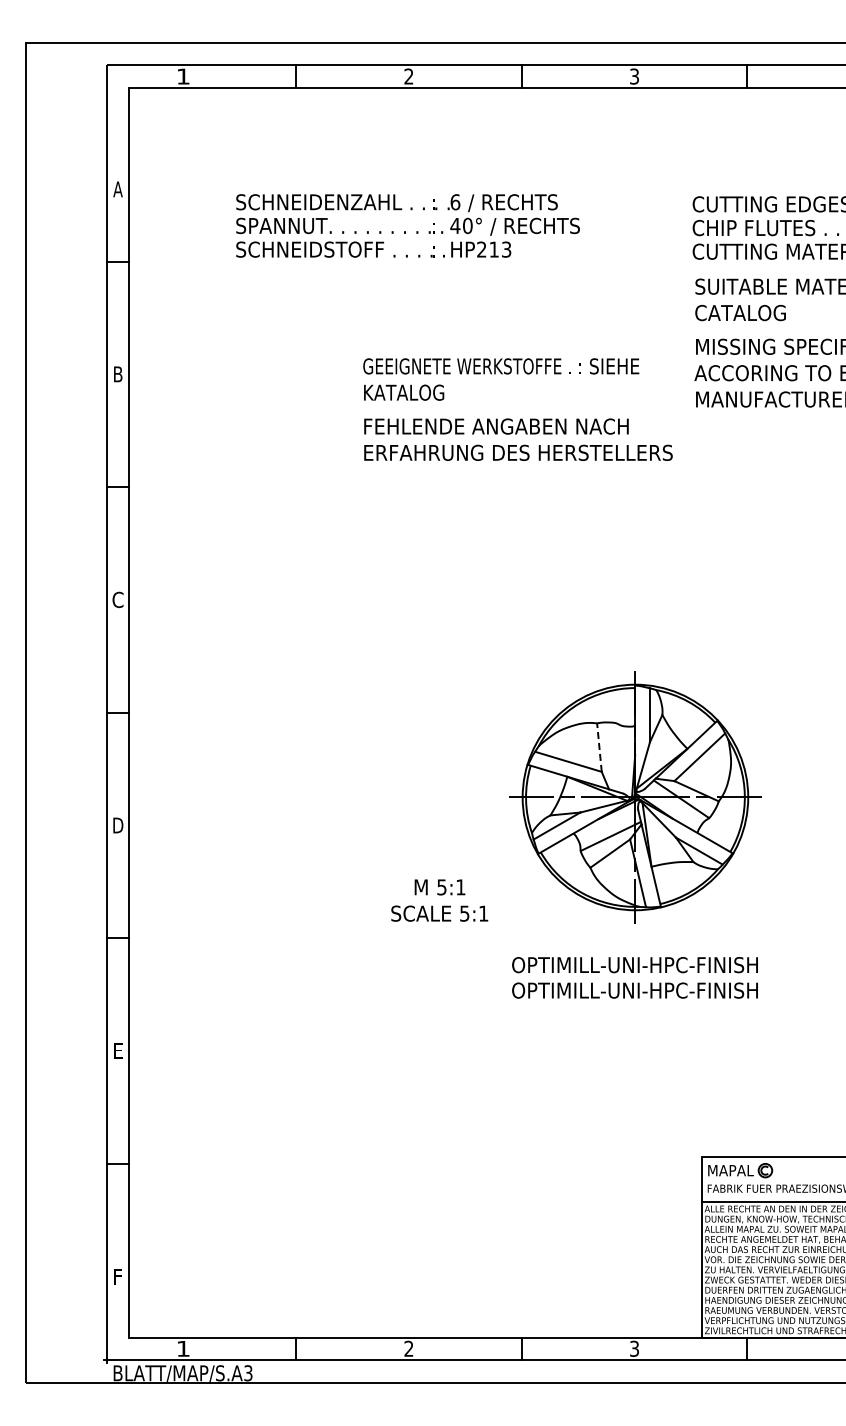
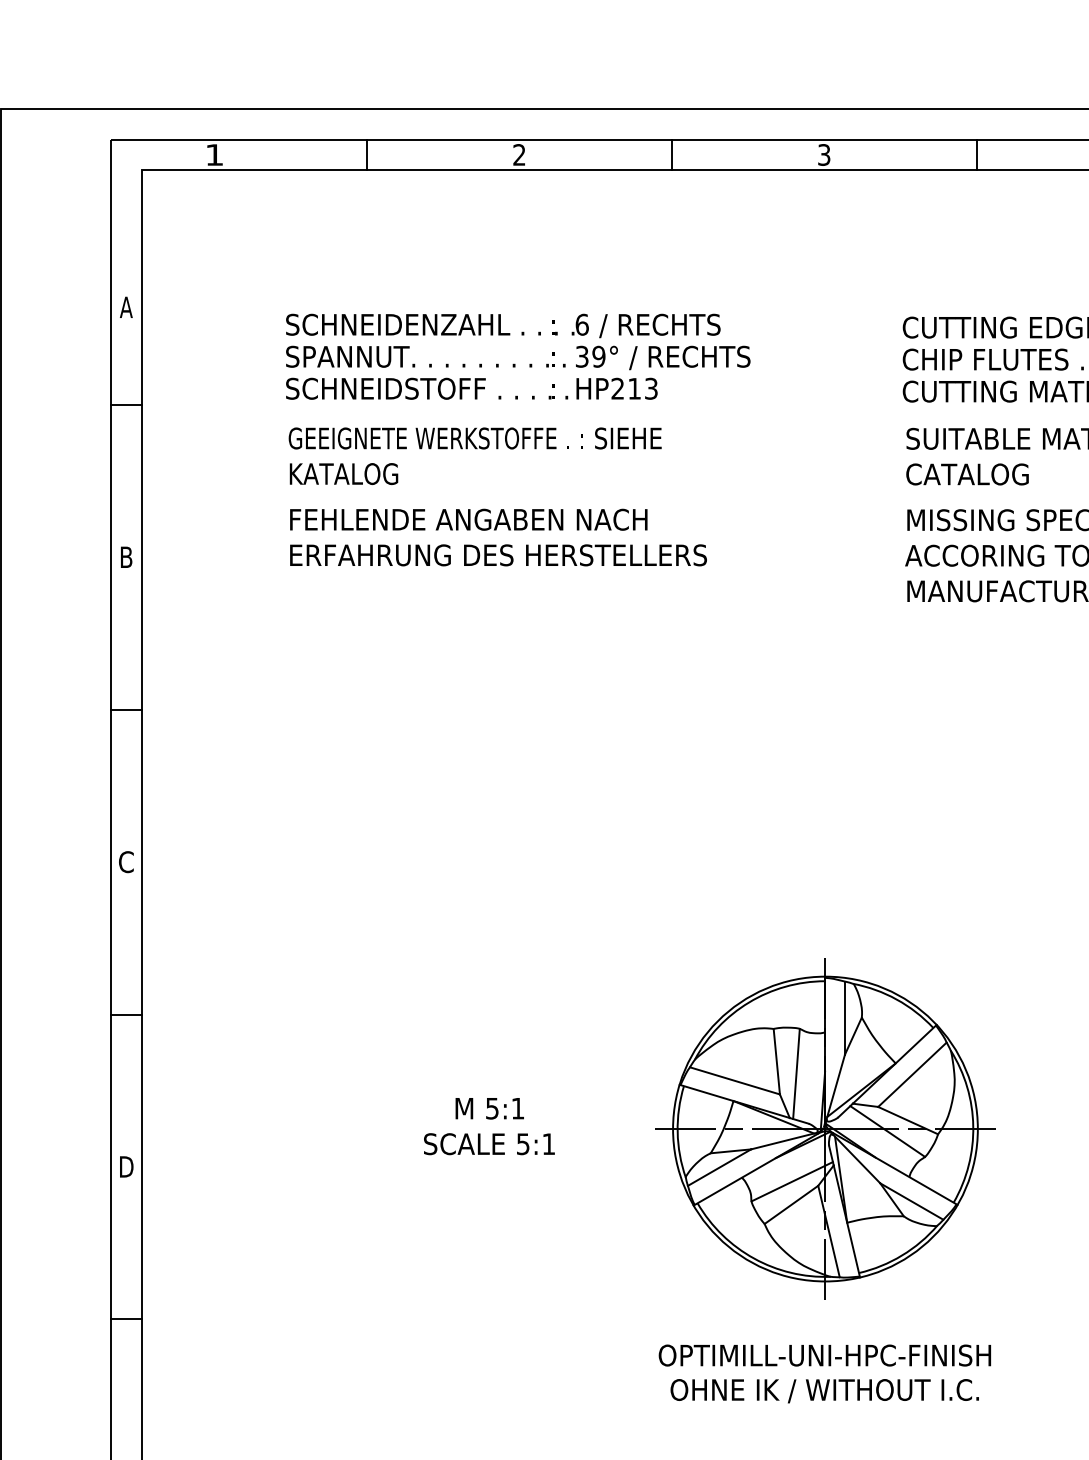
text: (461, 225) -> (590, 356), 40° -> 39°
text: (517, 409) -> (497, 496), moved
line: (599, 747) -> (776, 1061), dashed -> solid
line: (613, 756) -> (795, 1073), added
text: (439, 900) -> (489, 1126), moved
text: (634, 991) -> (824, 1391), OPTIMILL-UNI-HPC-FINISH -> OHNE IK / WITHOUT I.C.

